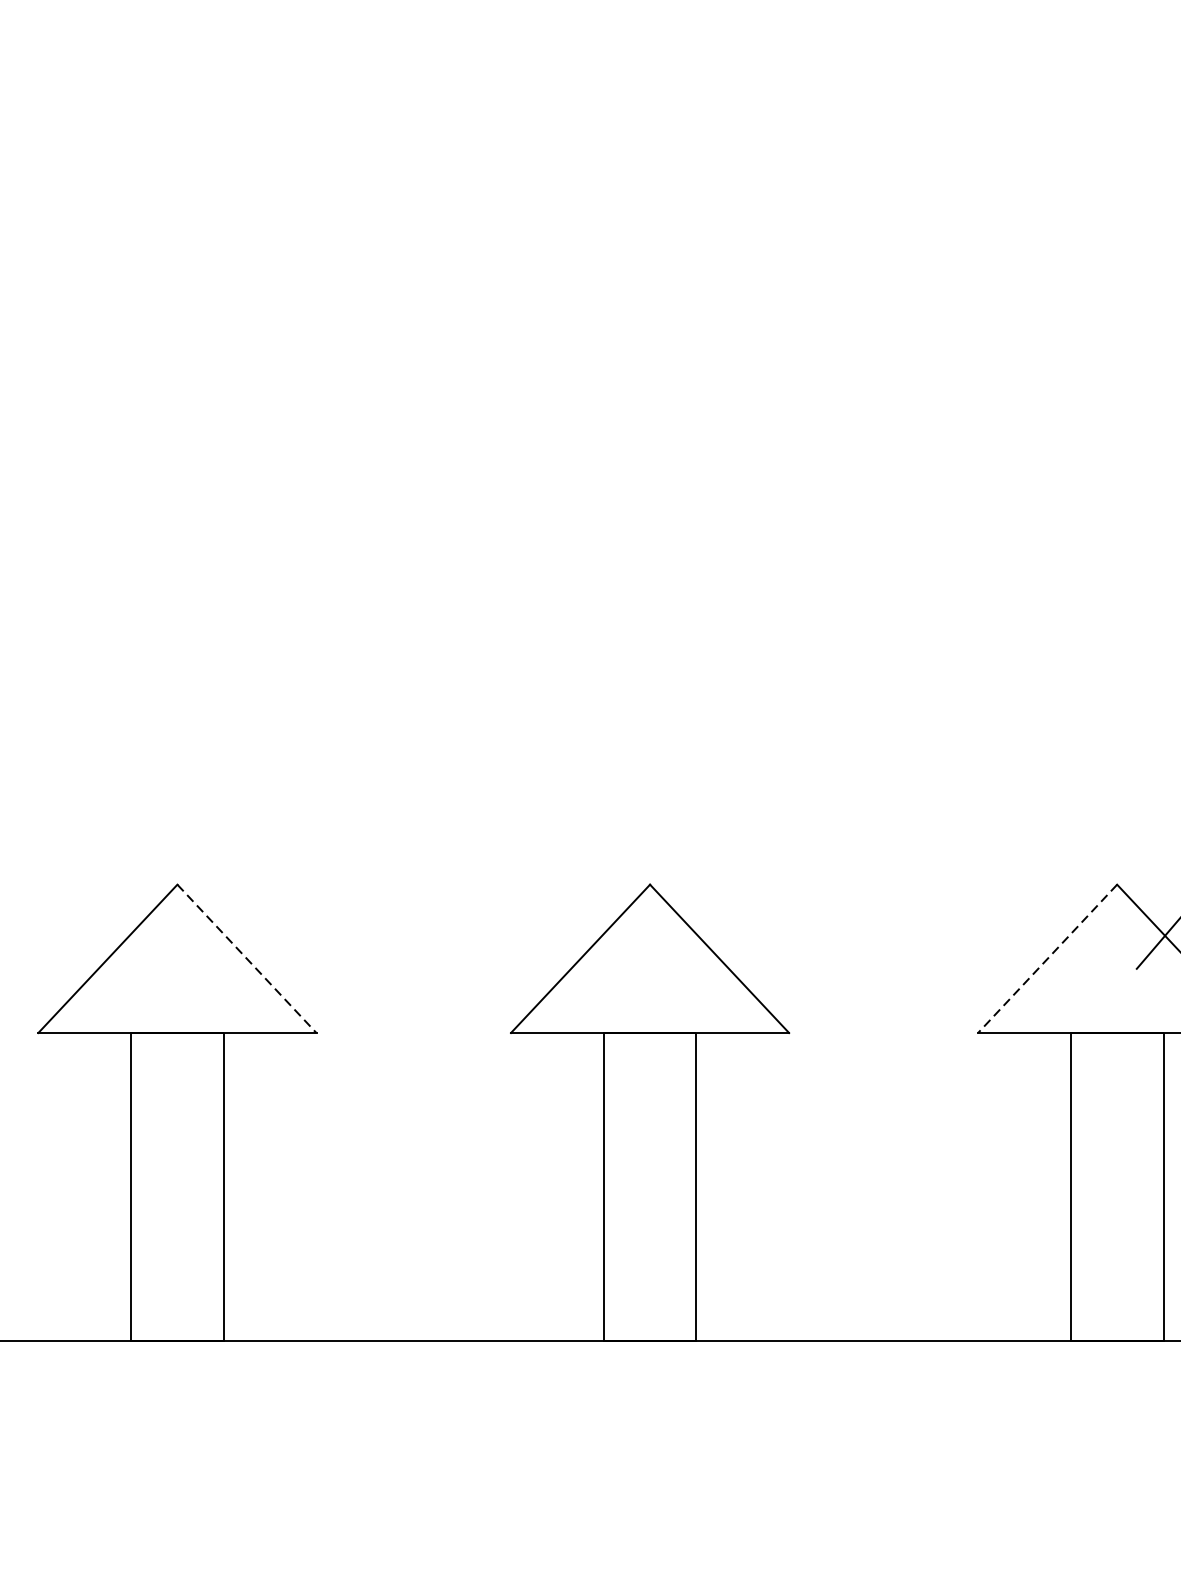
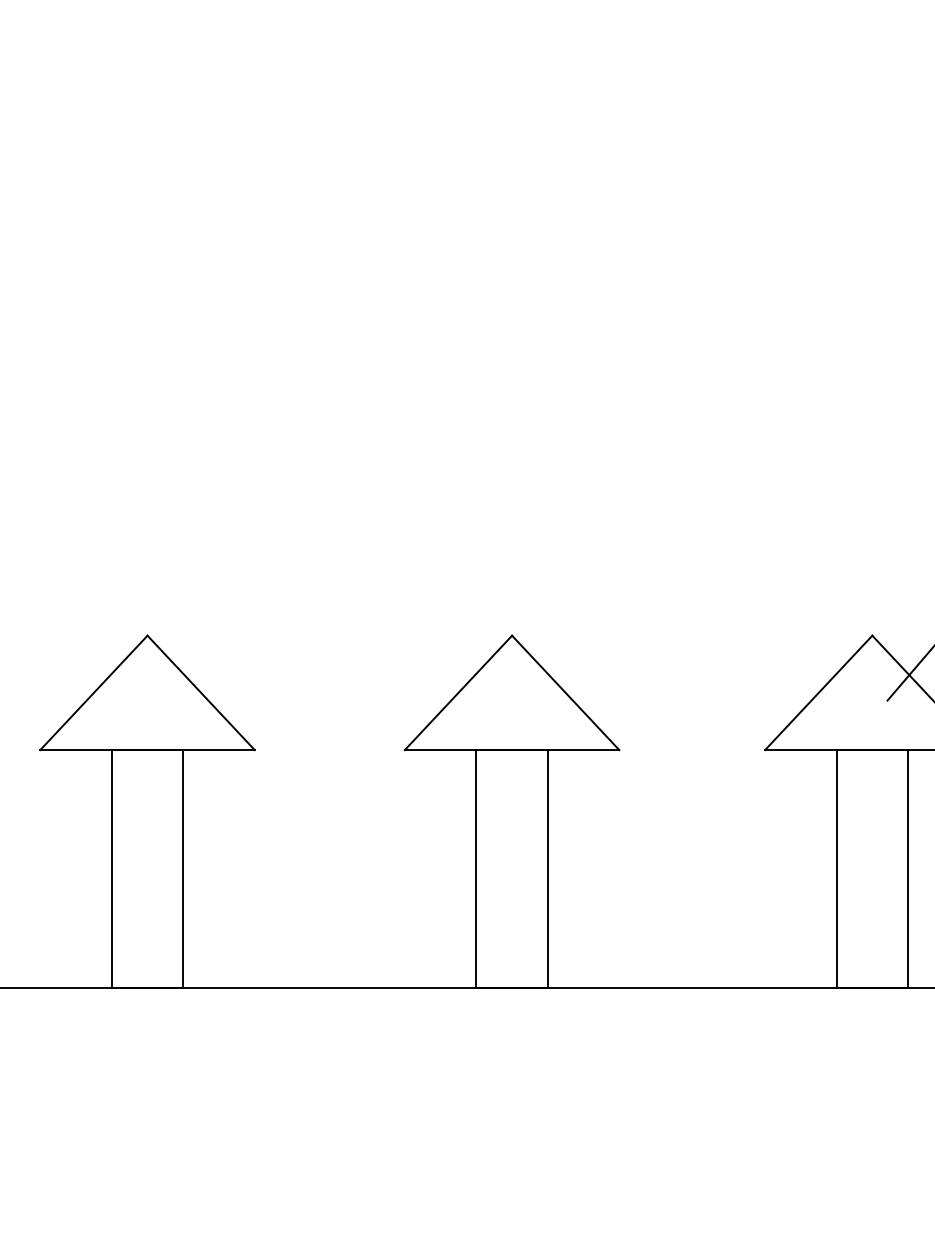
line: (247, 959) -> (201, 693), dashed -> solid
line: (1047, 959) -> (818, 693), dashed -> solid

